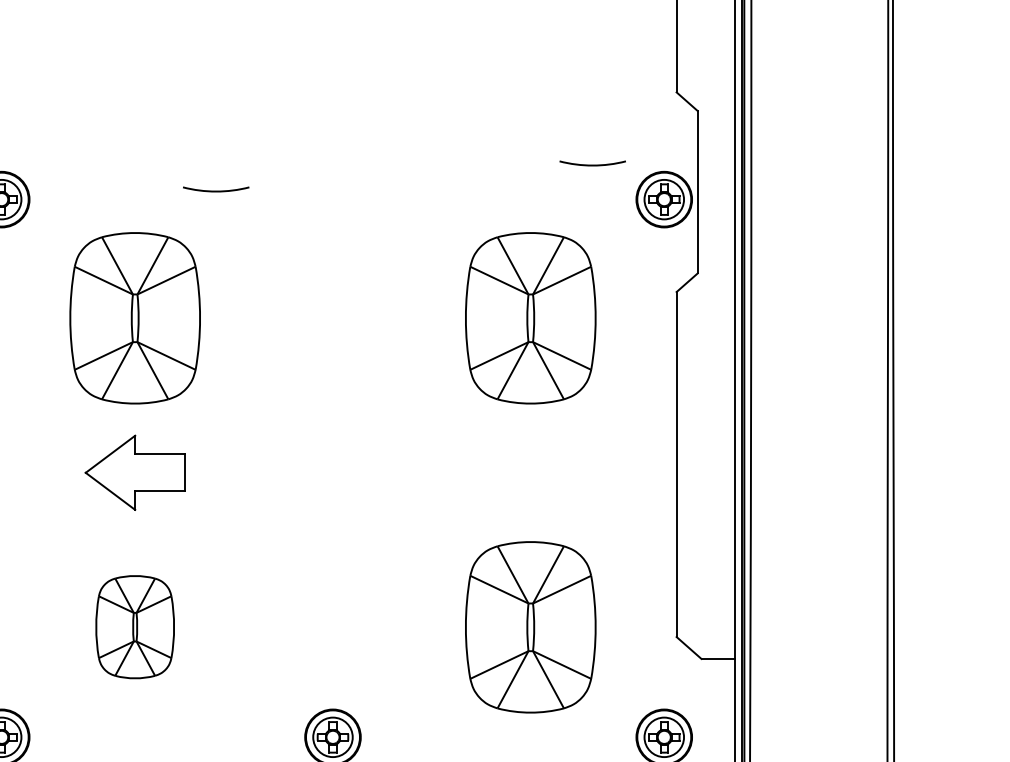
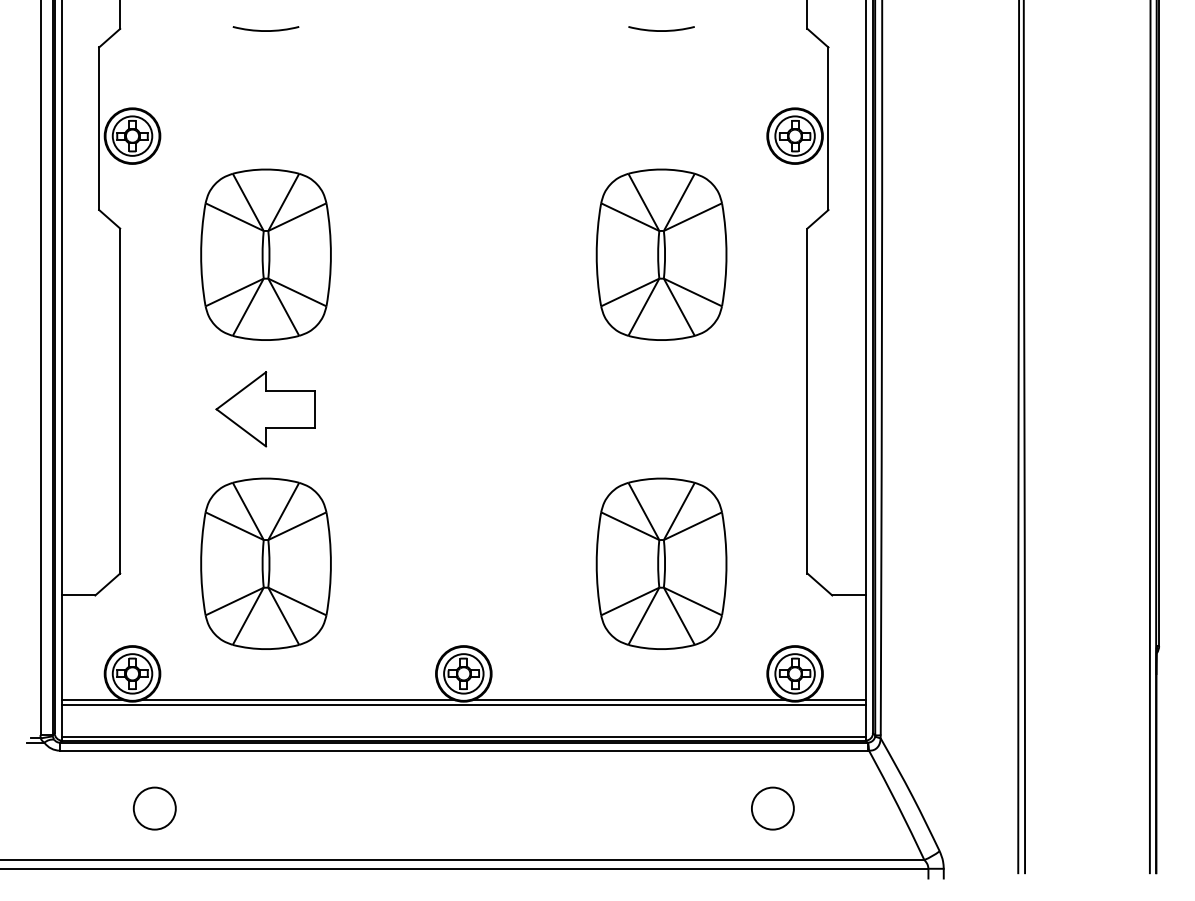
arc: (592, 164) -> (661, 30), moved
arc: (215, 190) -> (265, 30), moved
part: (134, 626) -> (265, 563), size x1.67

